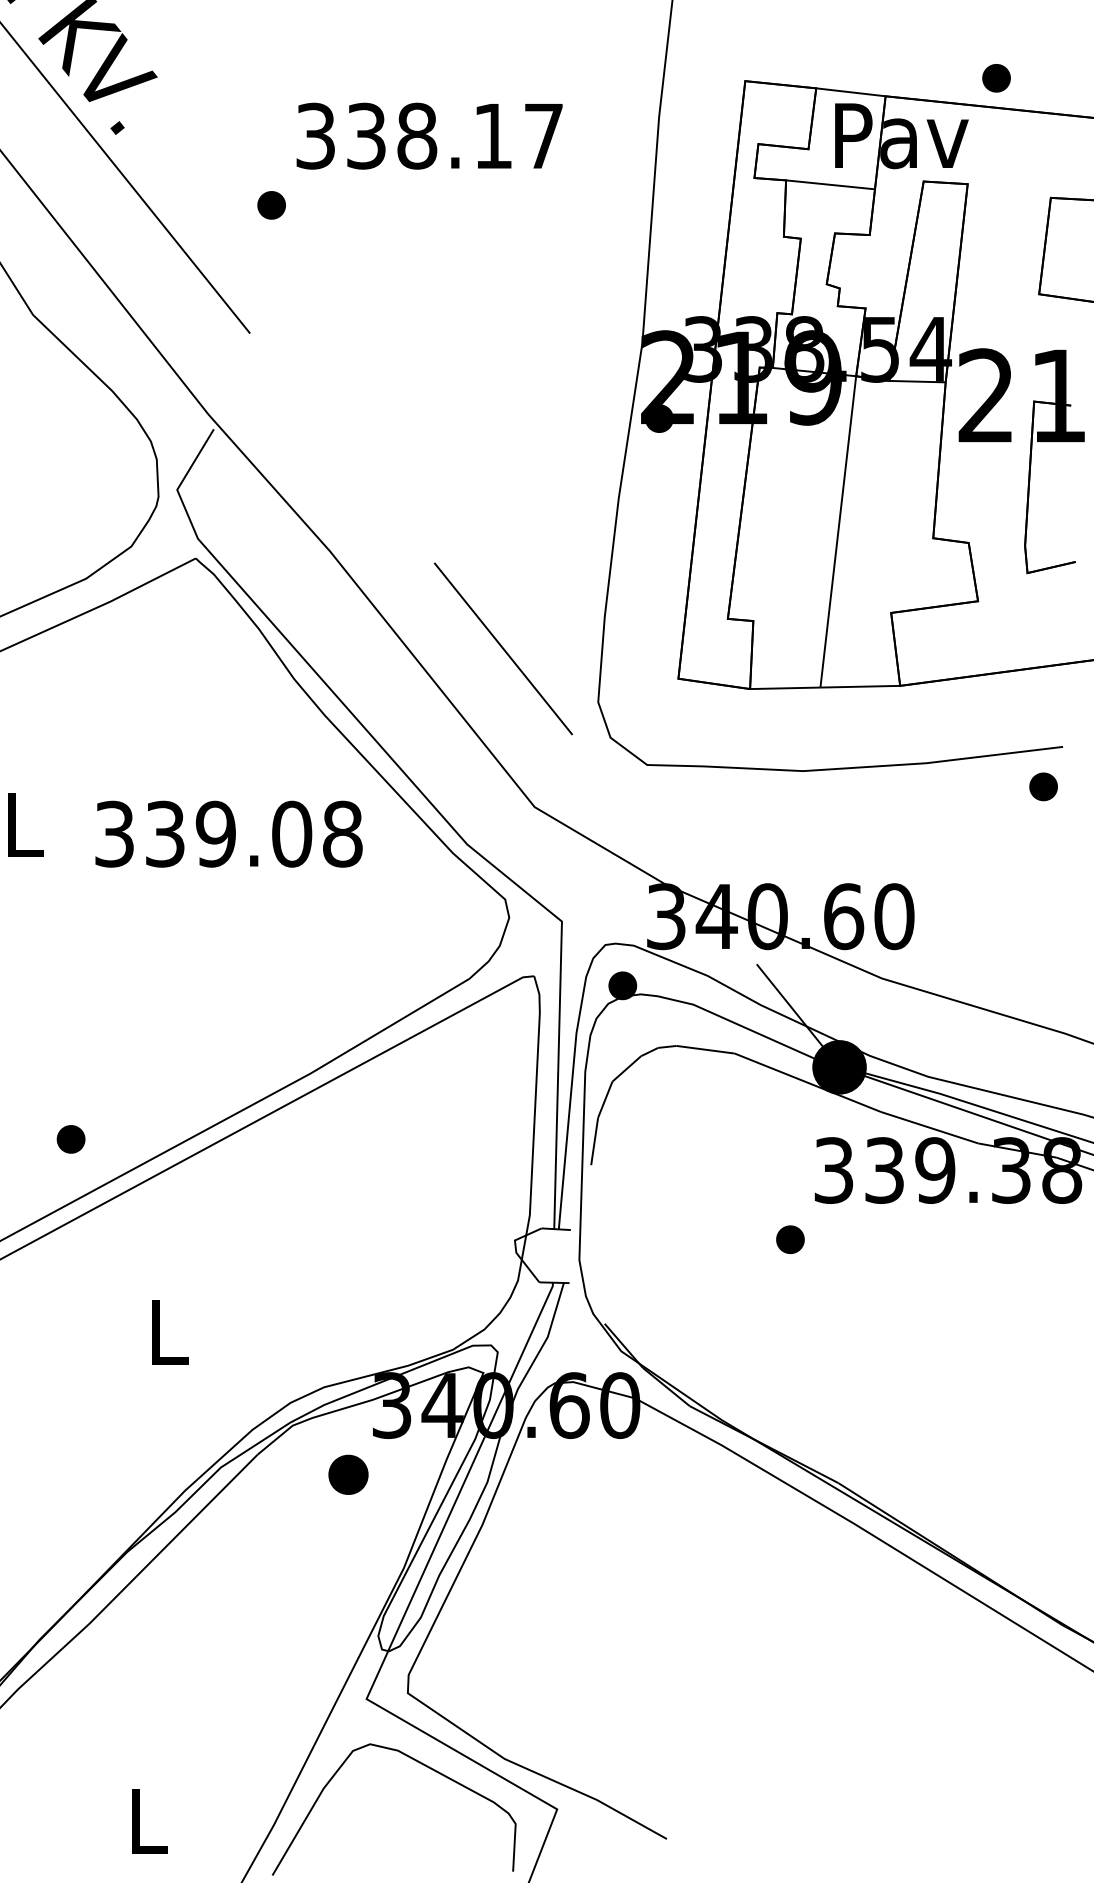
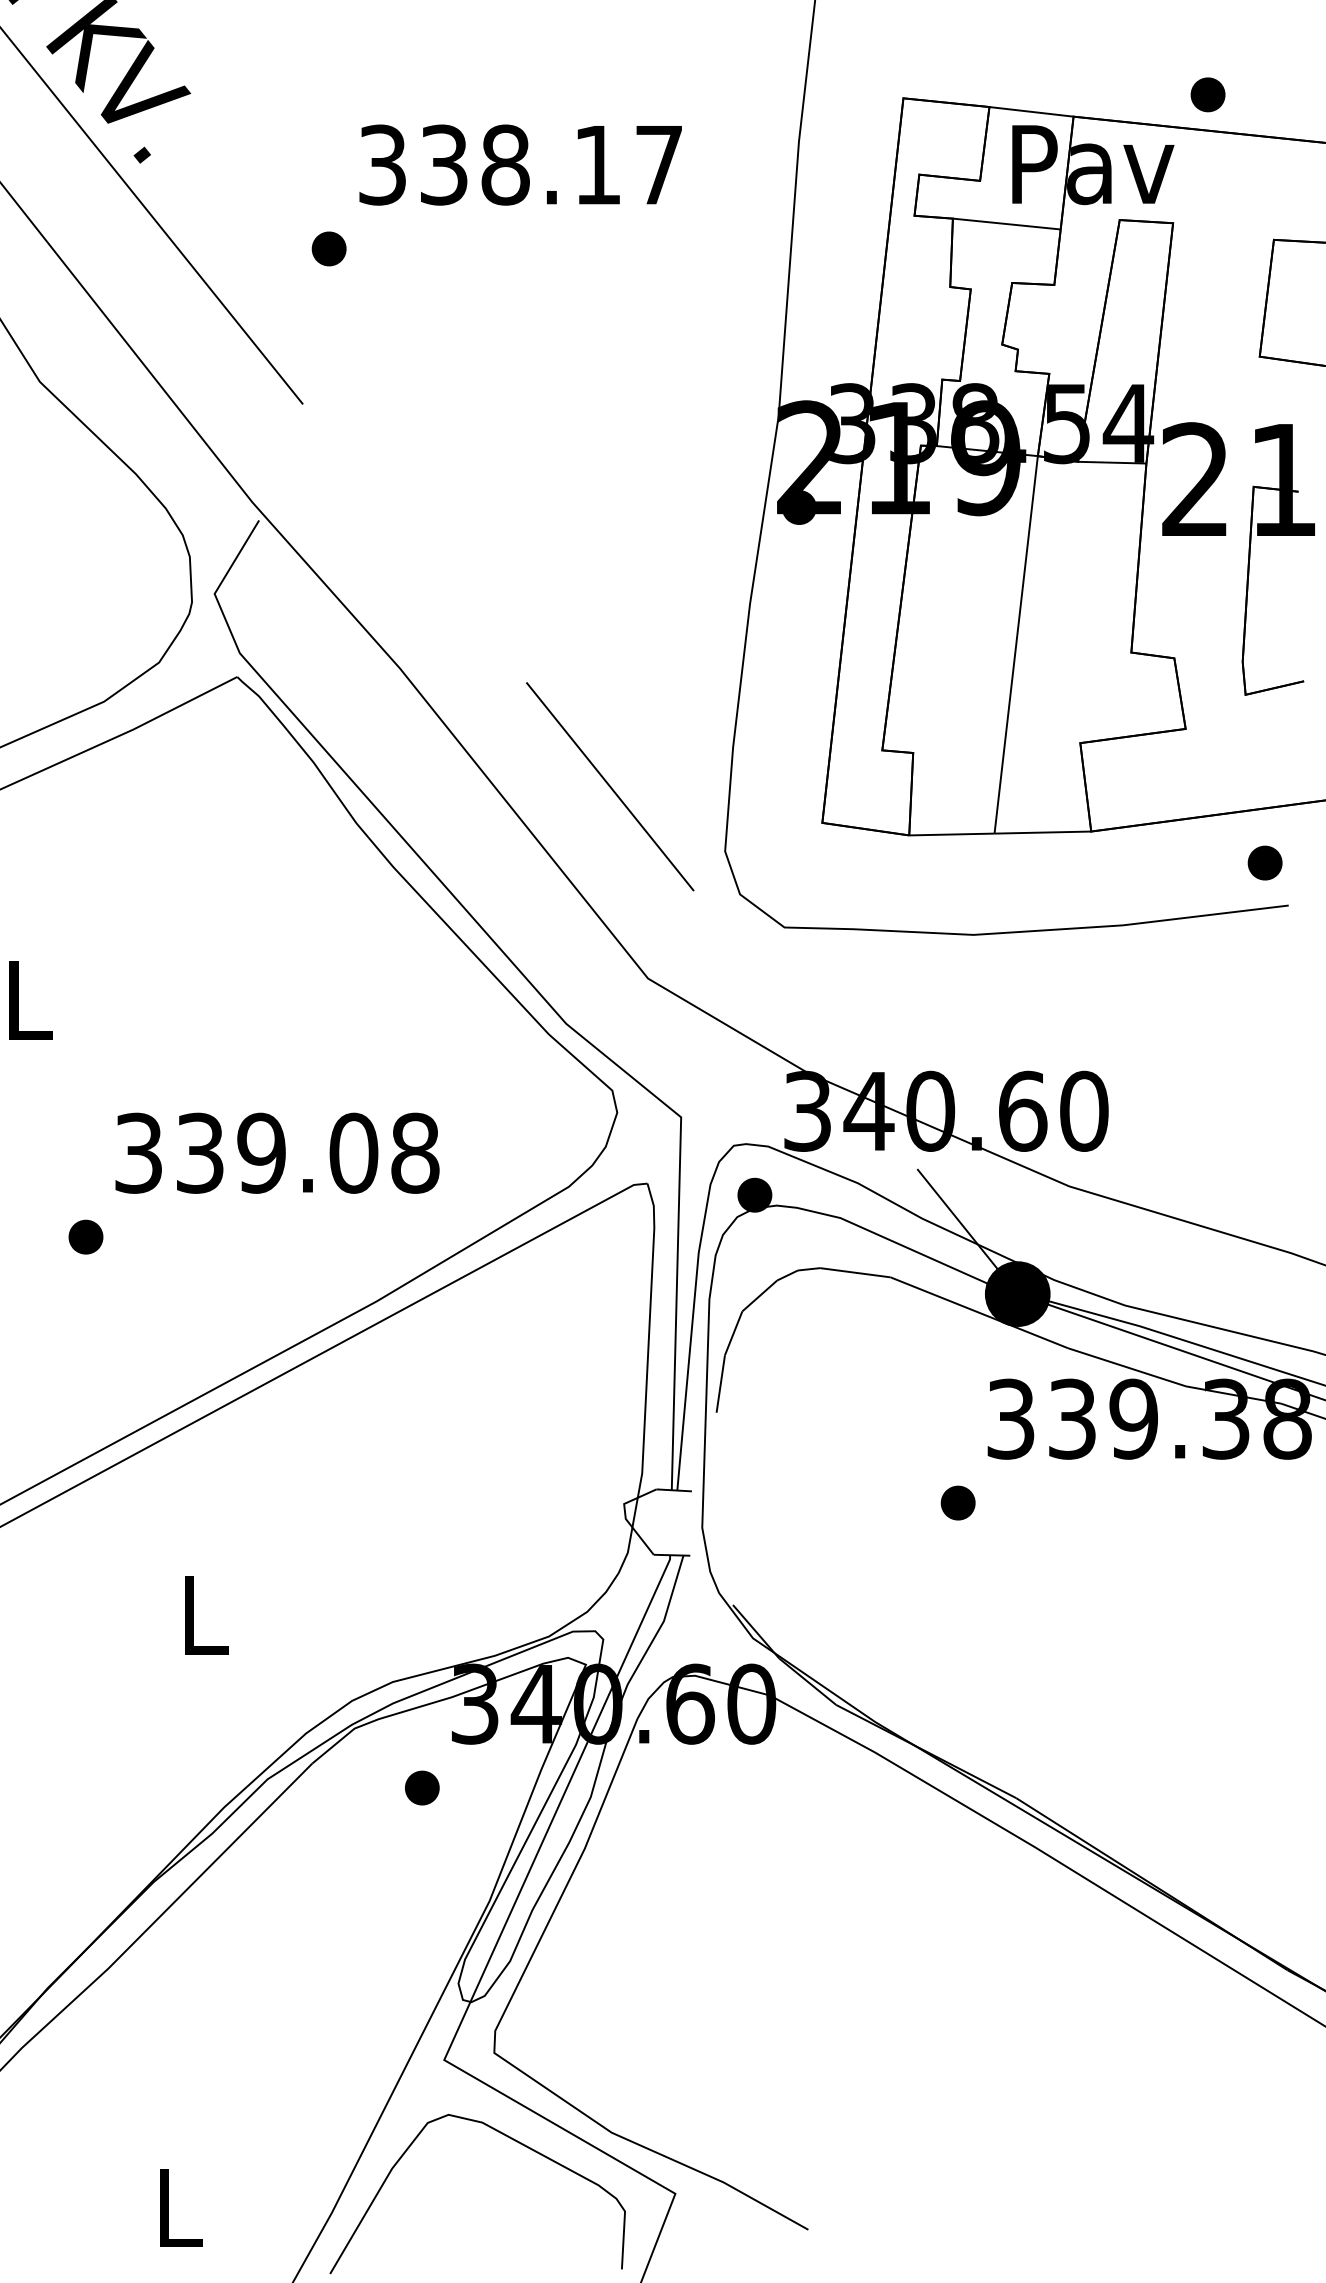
part: (1043, 786) -> (1265, 862), moved
text: (228, 833) -> (276, 1152), moved
part: (70, 1139) -> (85, 1237), moved
part: (348, 1474) -> (422, 1787), size x0.71

